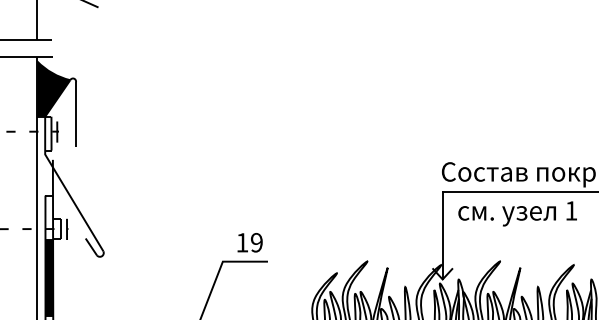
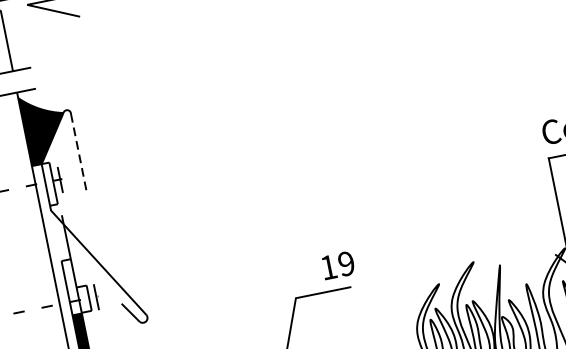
line: (76, 115) -> (79, 154), solid -> dashed
text: (249, 242) -> (337, 265), moved

